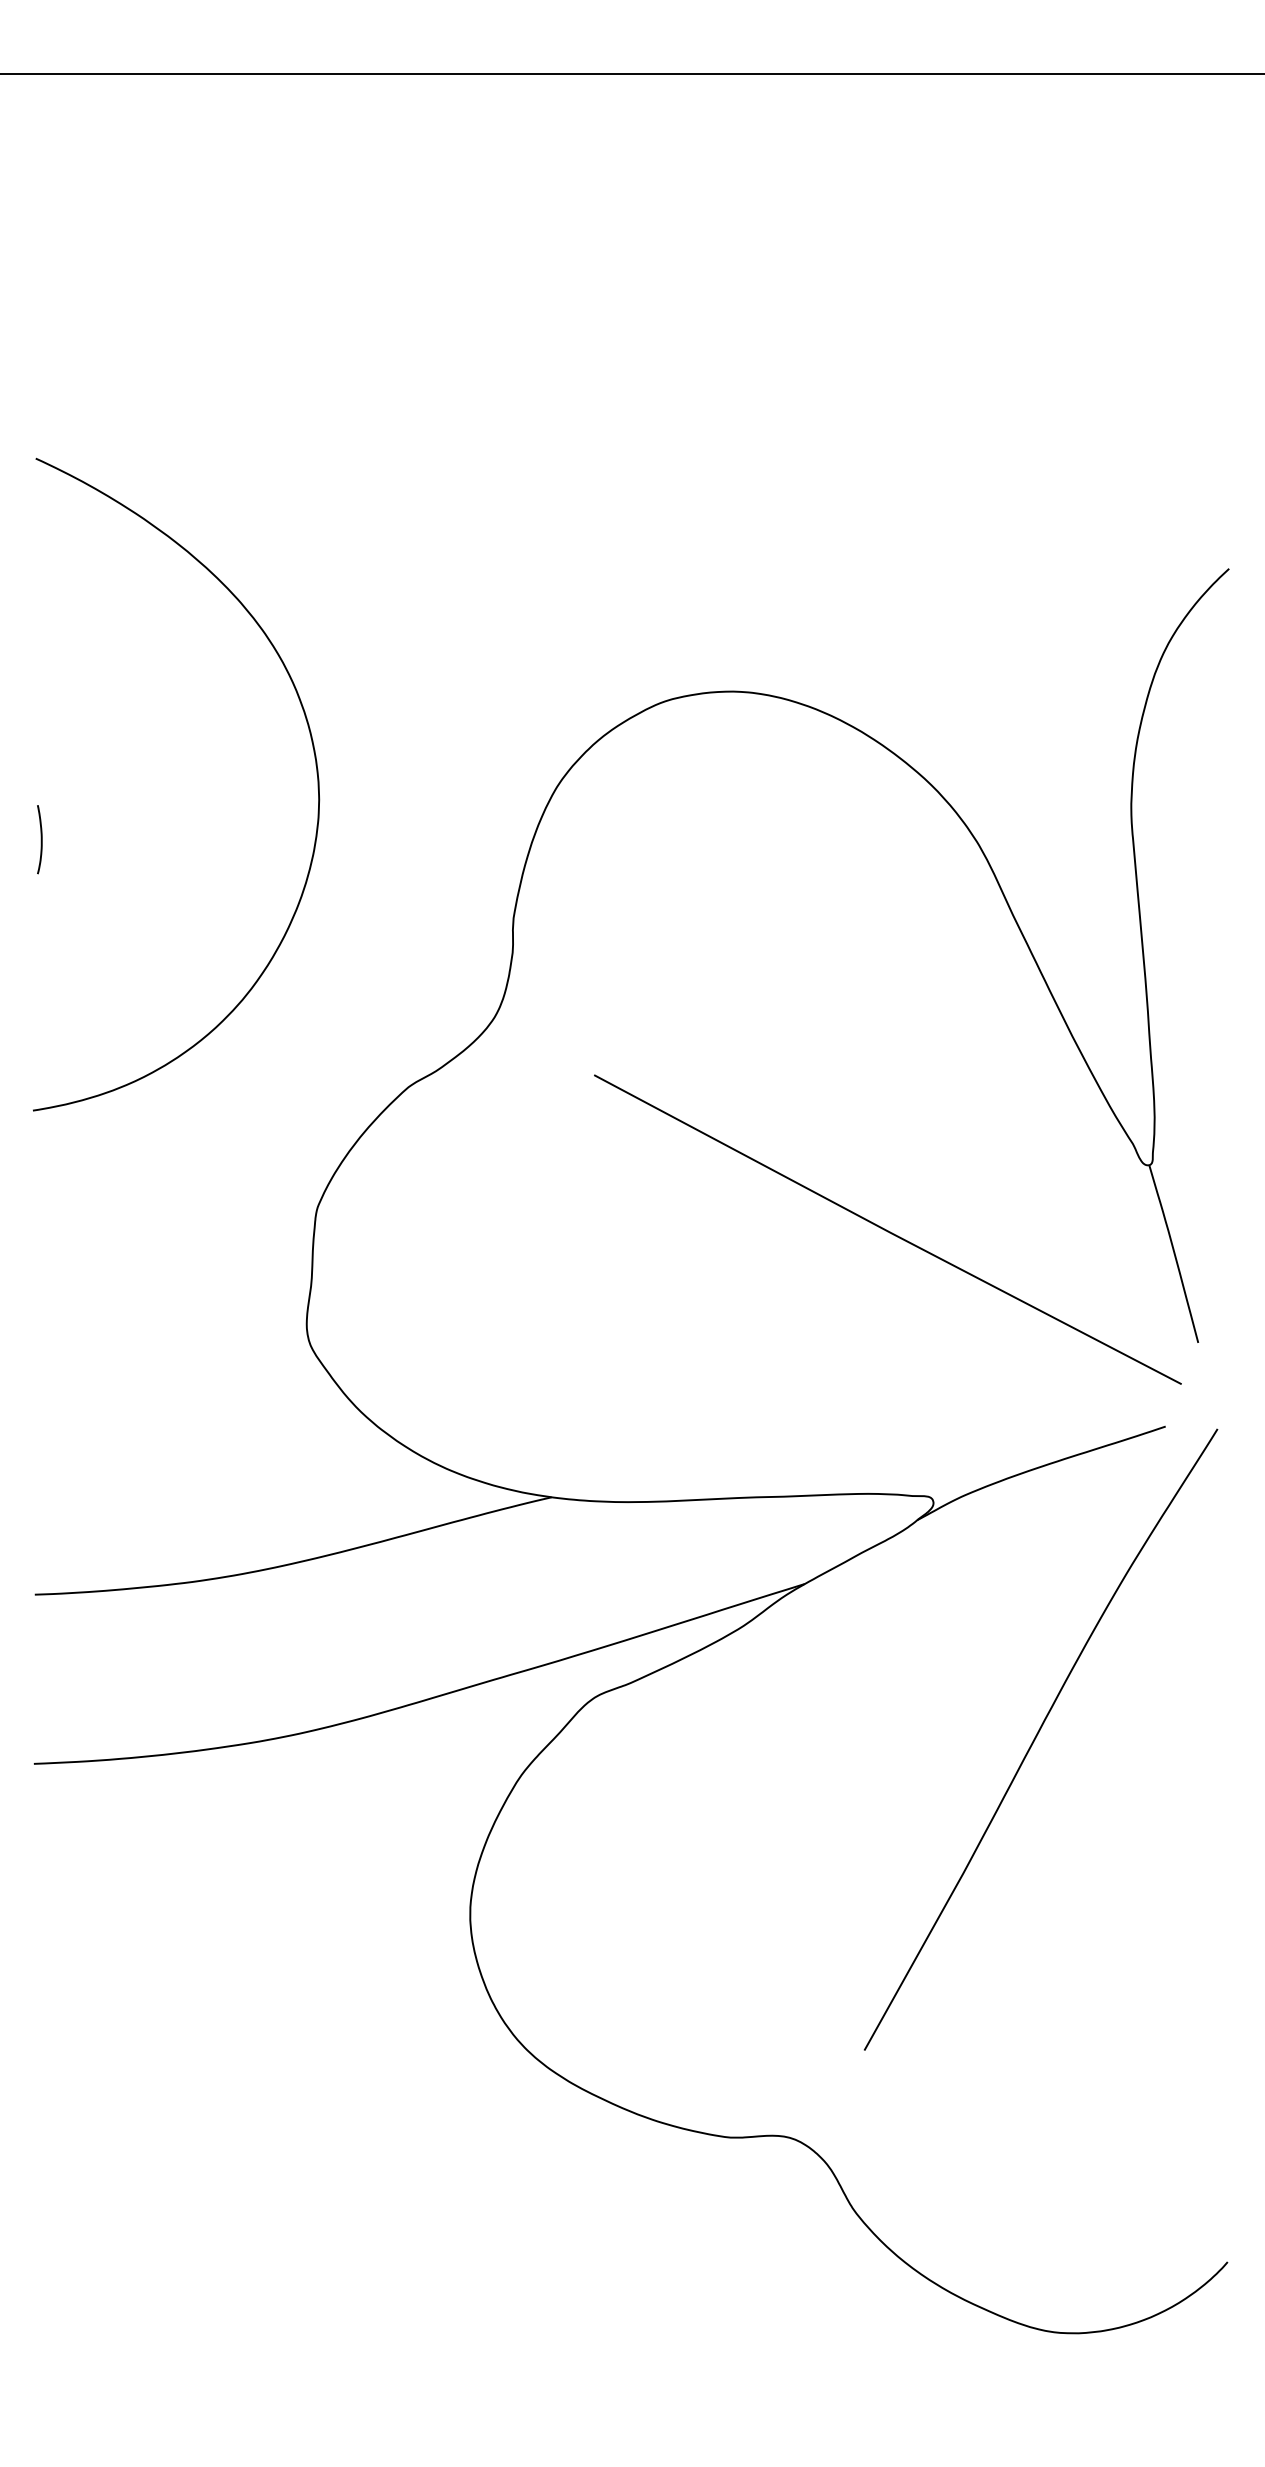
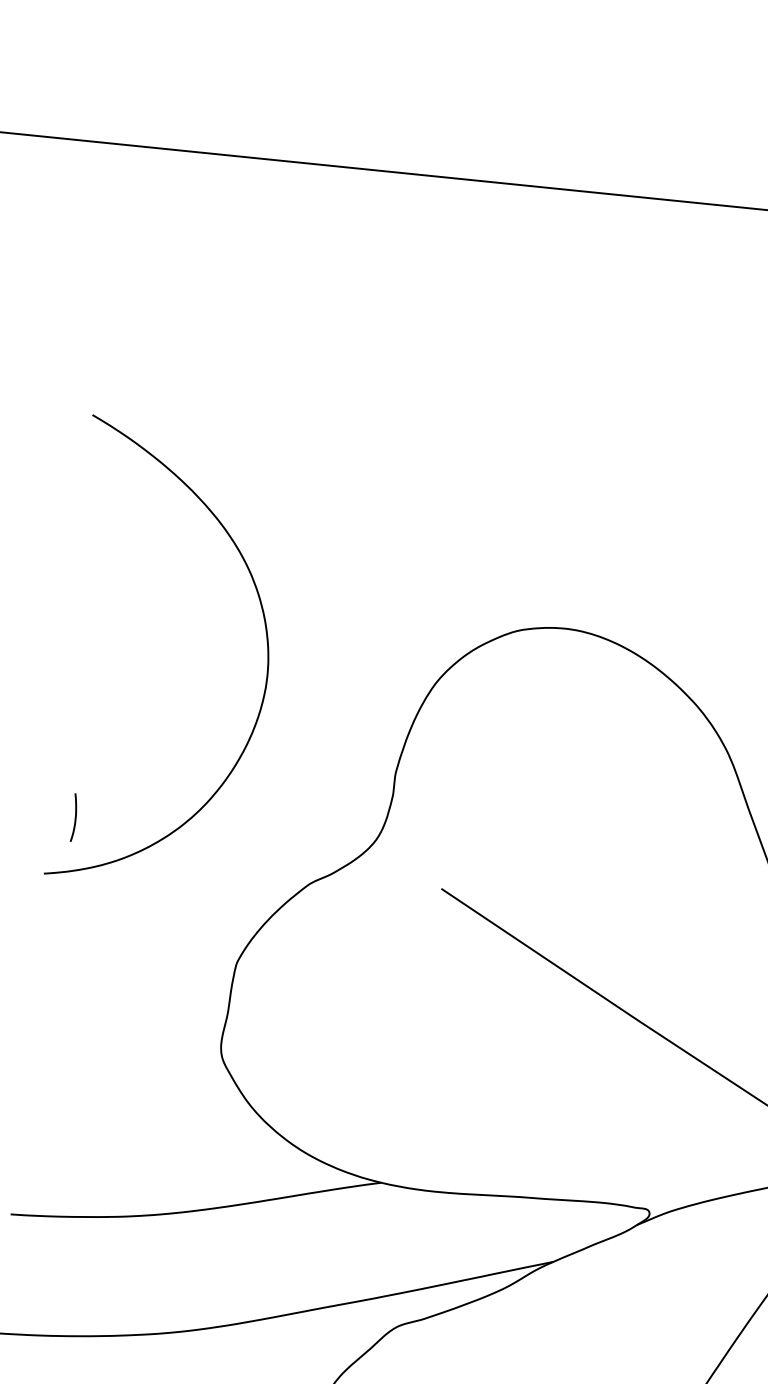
curve: (40, 839) -> (74, 817), moved

